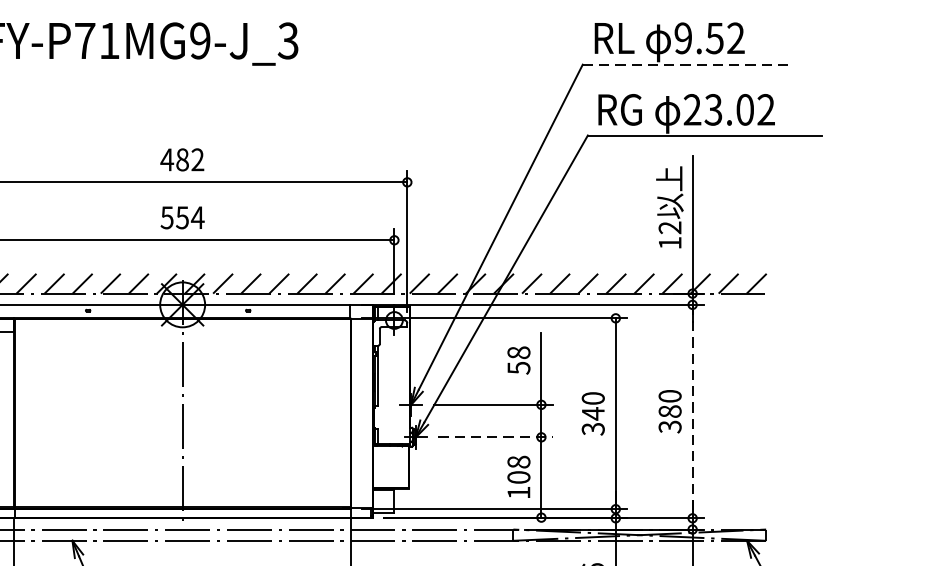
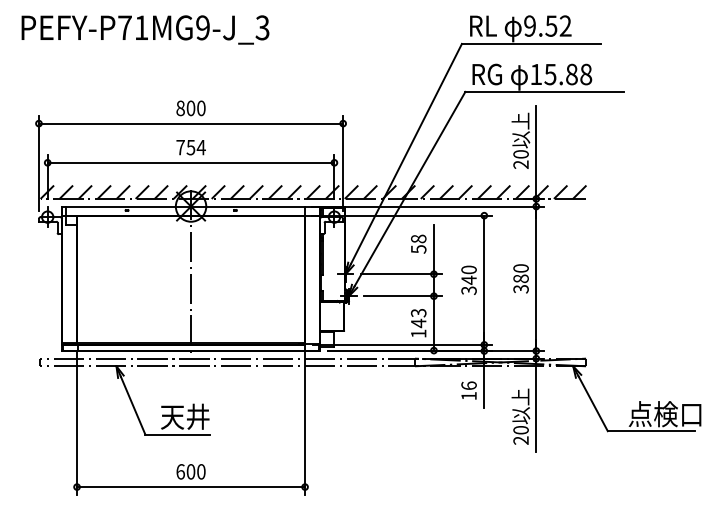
line: (685, 64) -> (531, 43), dashed -> solid
text: (729, 109) -> (561, 74), 23.02 -> 15.88
text: (181, 160) -> (190, 108), 482 -> 800
text: (167, 217) -> (180, 147), 554 -> 754
text: (669, 235) -> (520, 159), 12 -> 20
line: (692, 412) -> (536, 279), dashed -> solid
line: (494, 437) -> (402, 296), dashed -> solid
text: (518, 470) -> (418, 318), 108 -> 143

